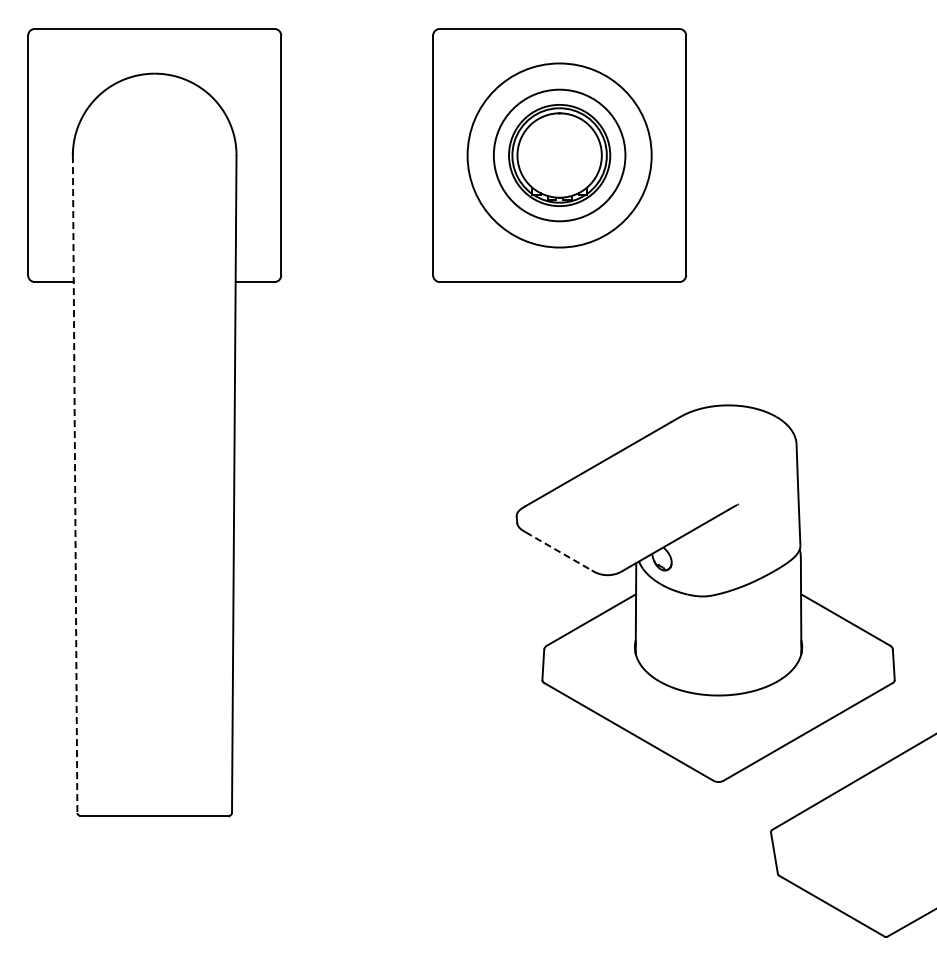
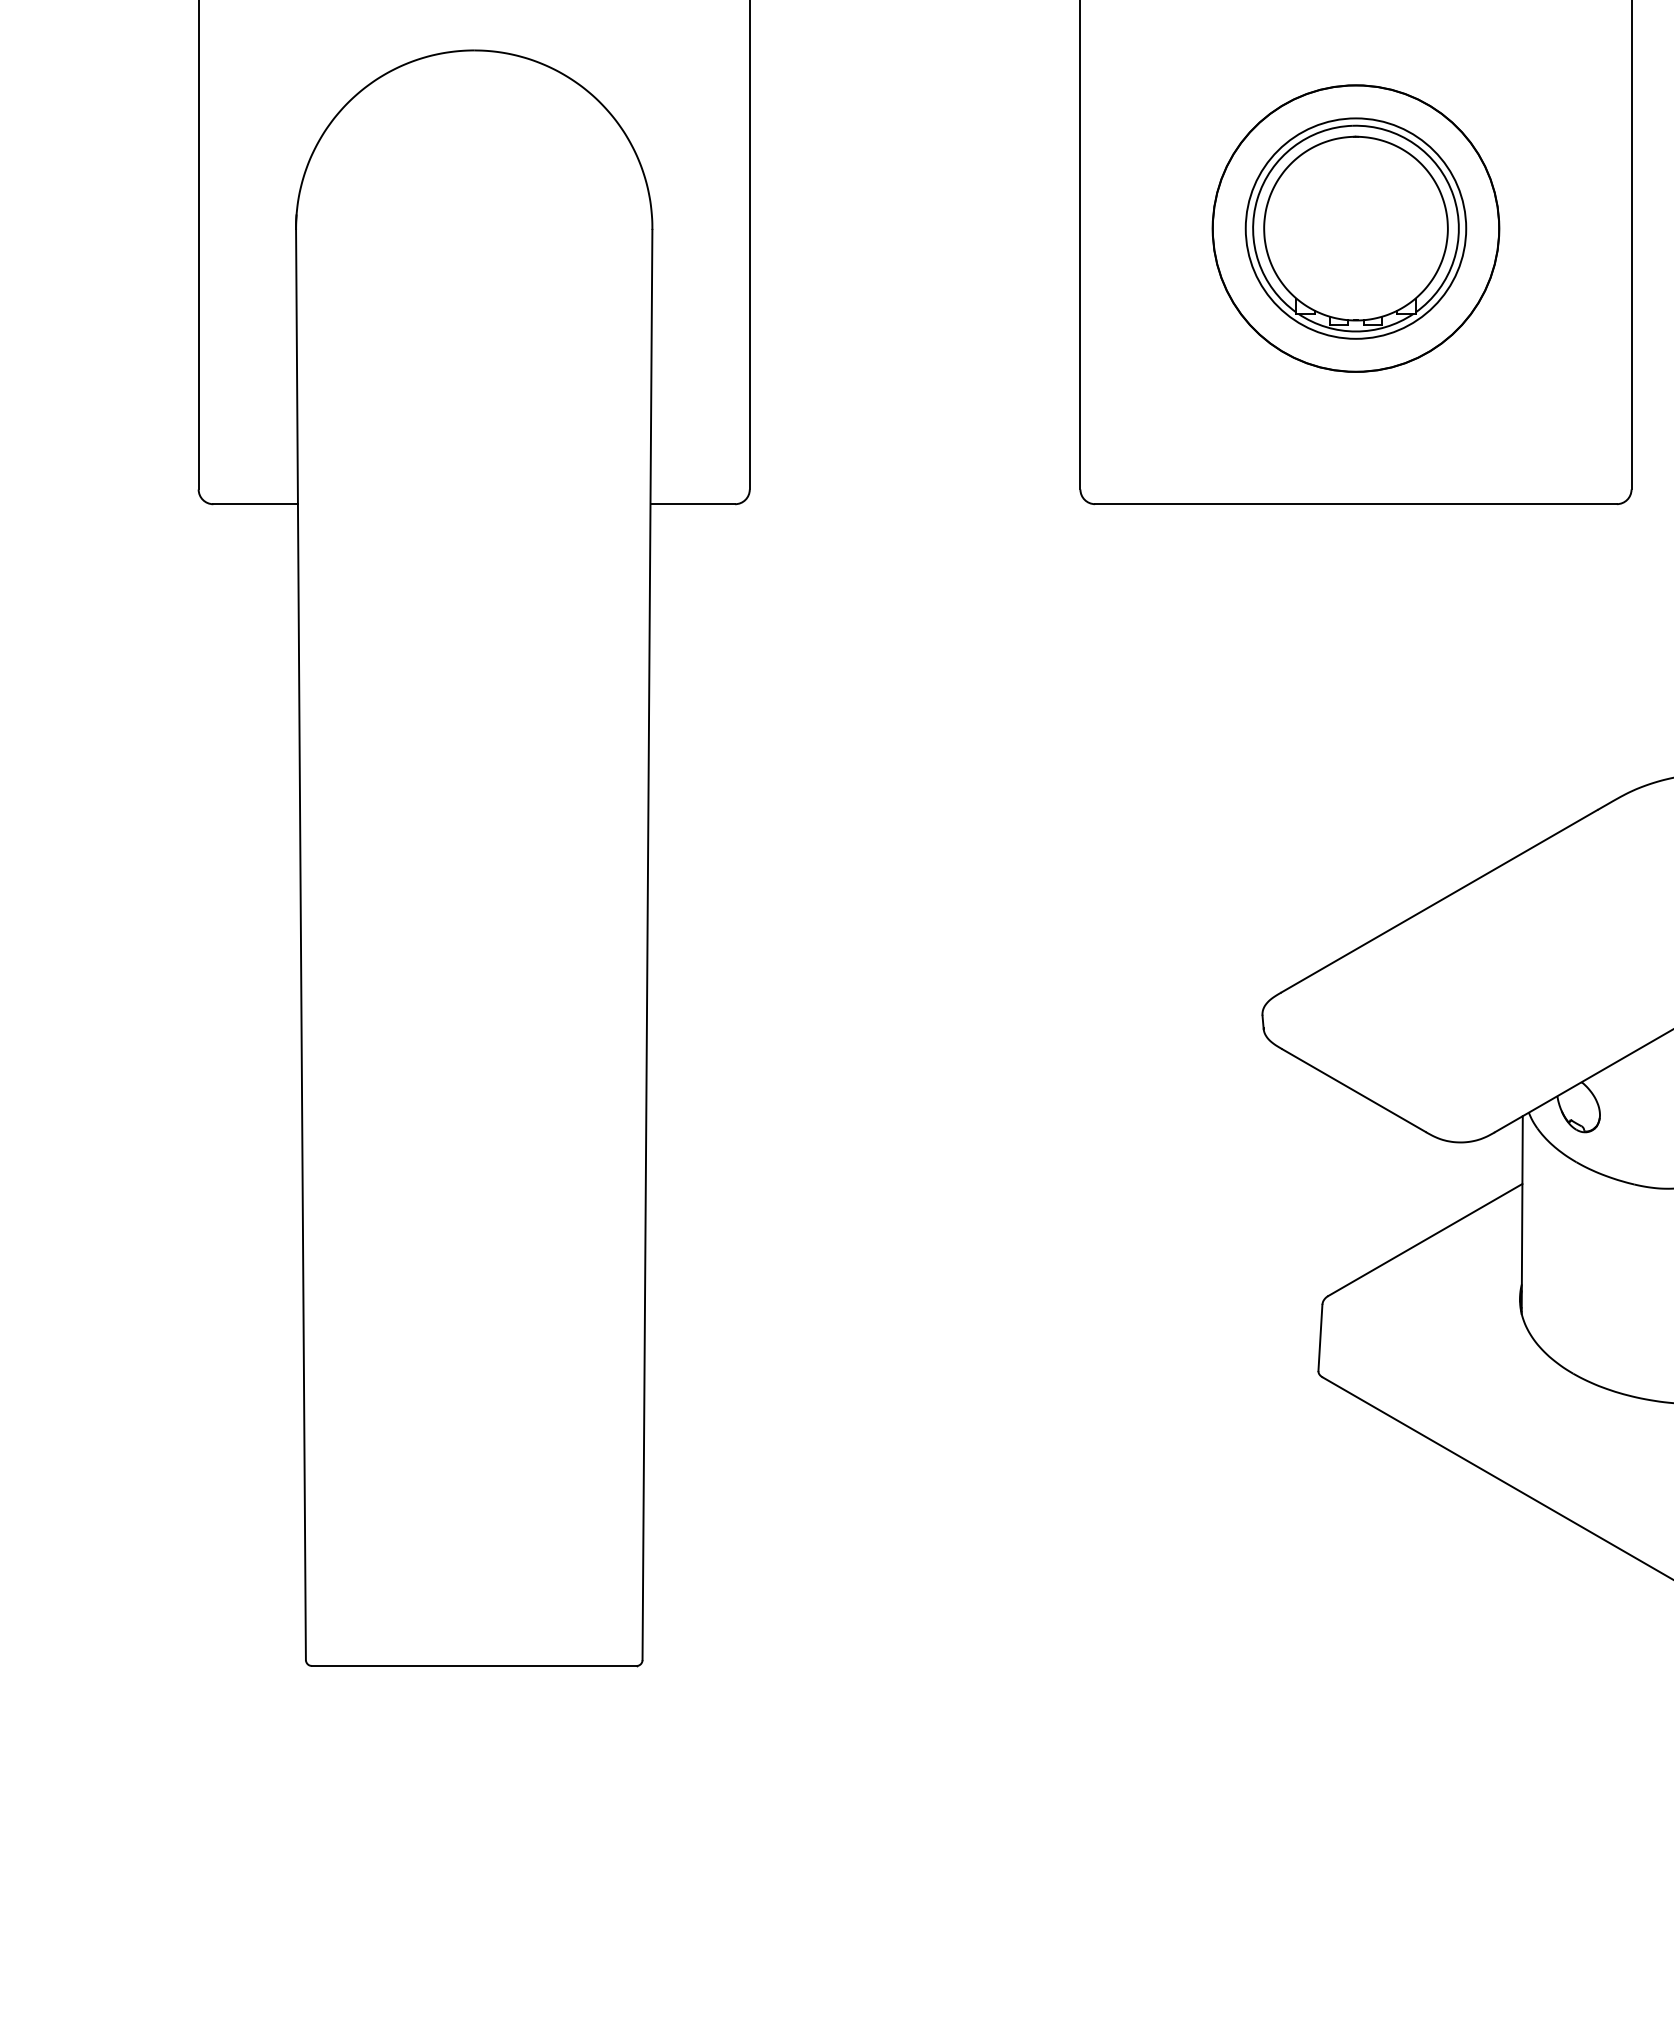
circle: (559, 155) -> (1355, 228), size x0.71
line: (75, 485) -> (301, 947), dashed -> solid
line: (559, 551) -> (1355, 1090), dashed -> solid

